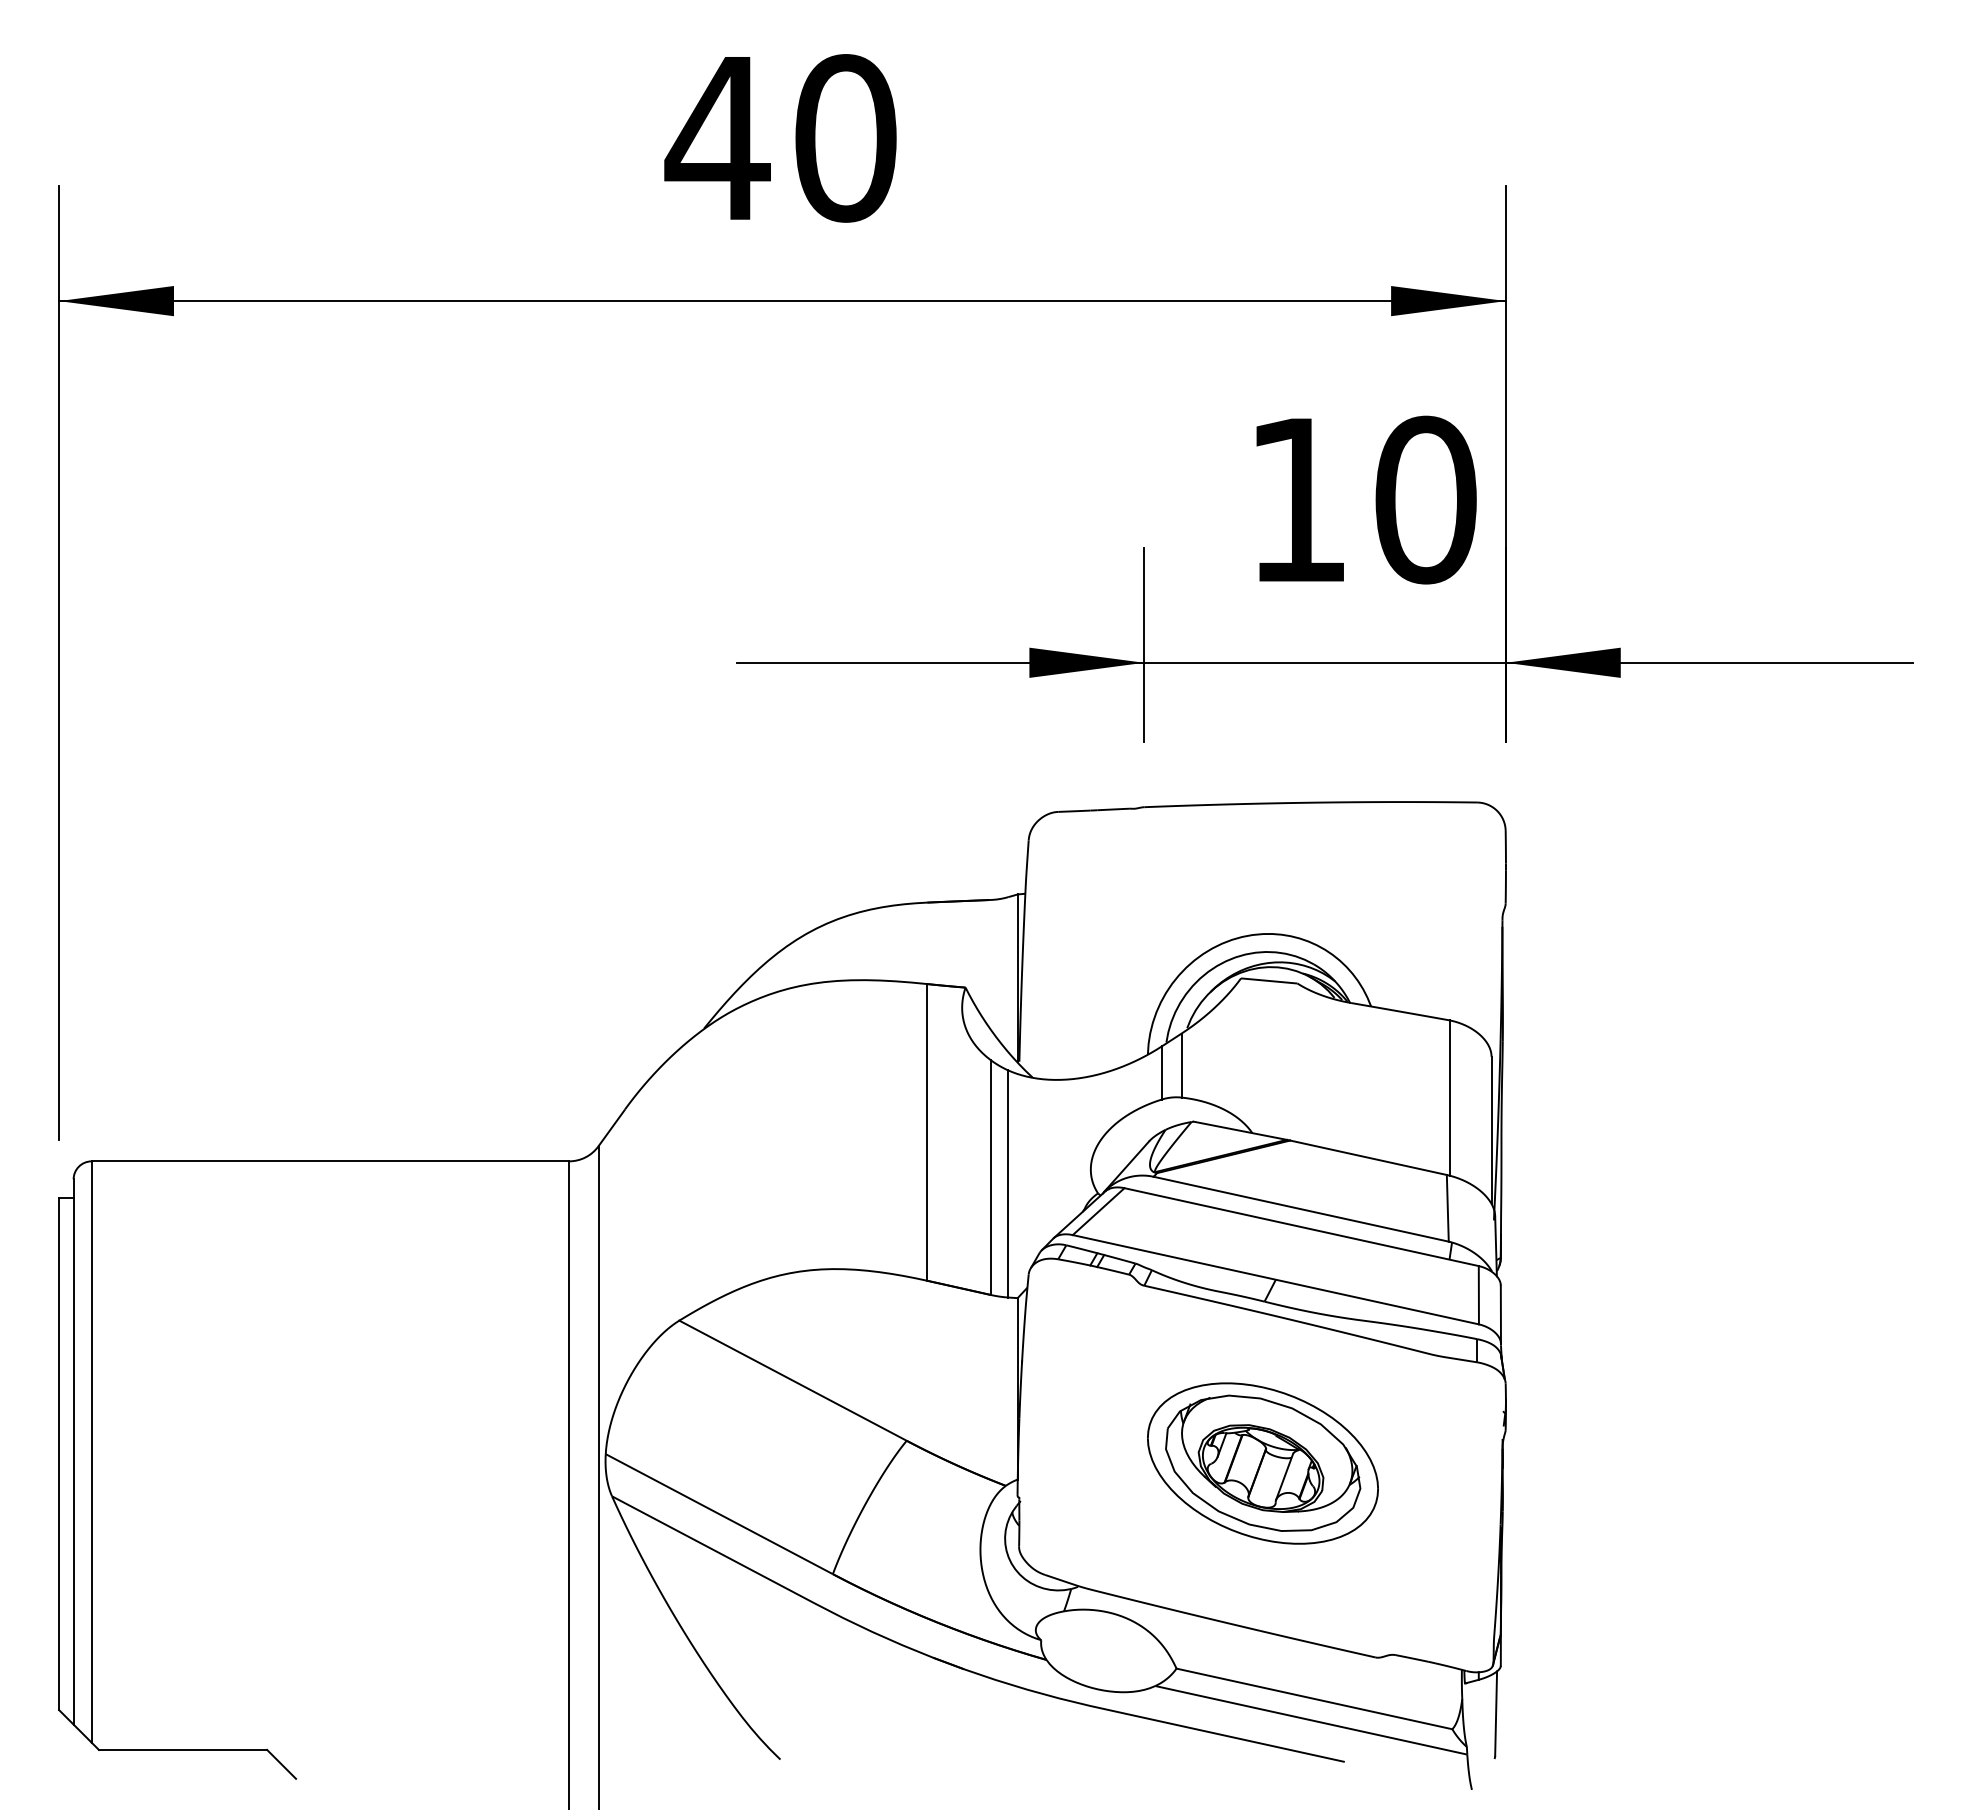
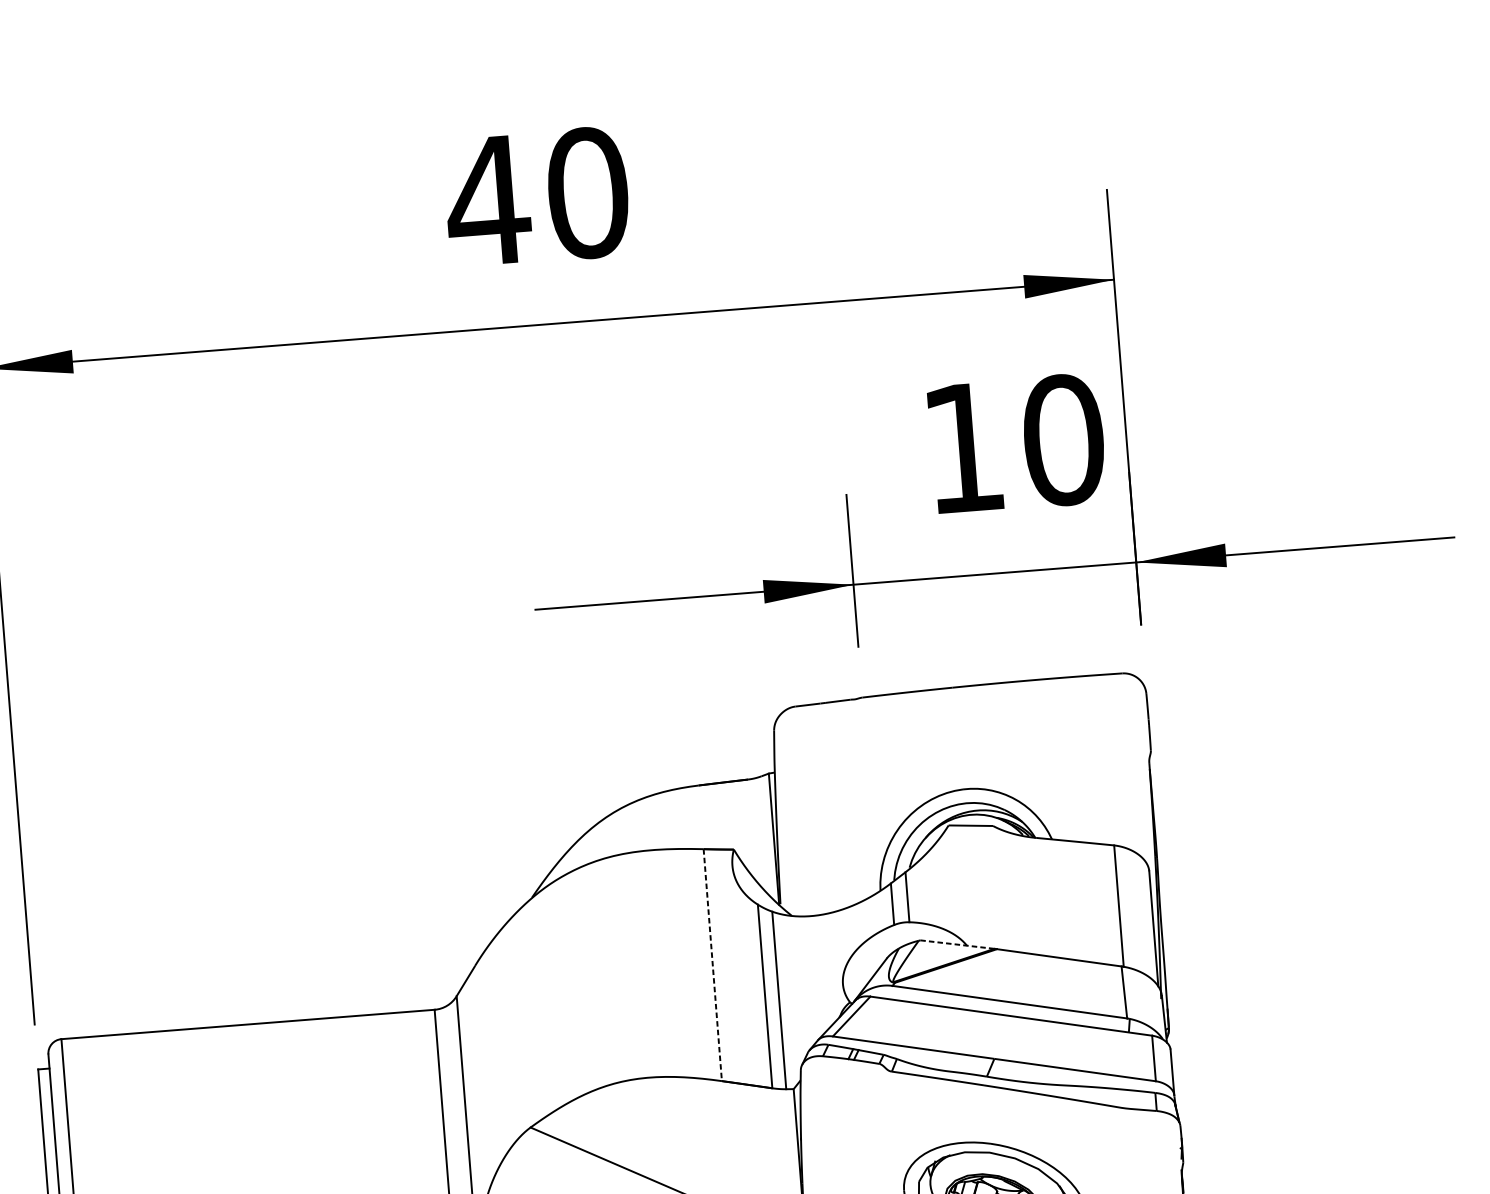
line: (1240, 1130) -> (957, 944), solid -> dashed
line: (927, 1132) -> (713, 965), solid -> dashed

